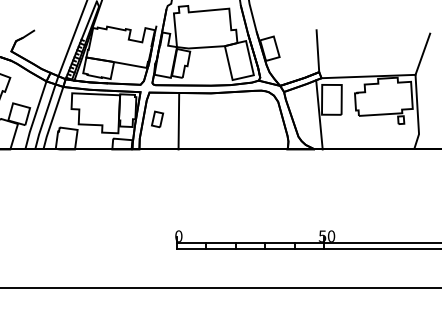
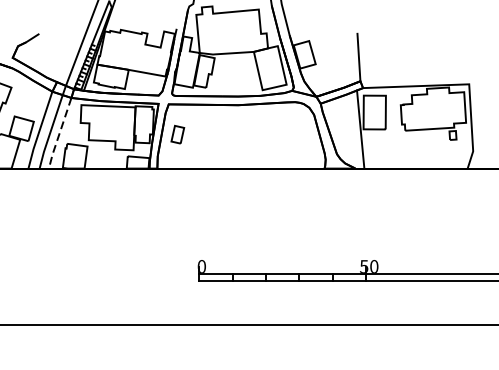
line: (422, 53) -> (477, 60), removed
line: (52, 119) -> (59, 134), solid -> dashed
line: (178, 121) -> (201, 136), removed

